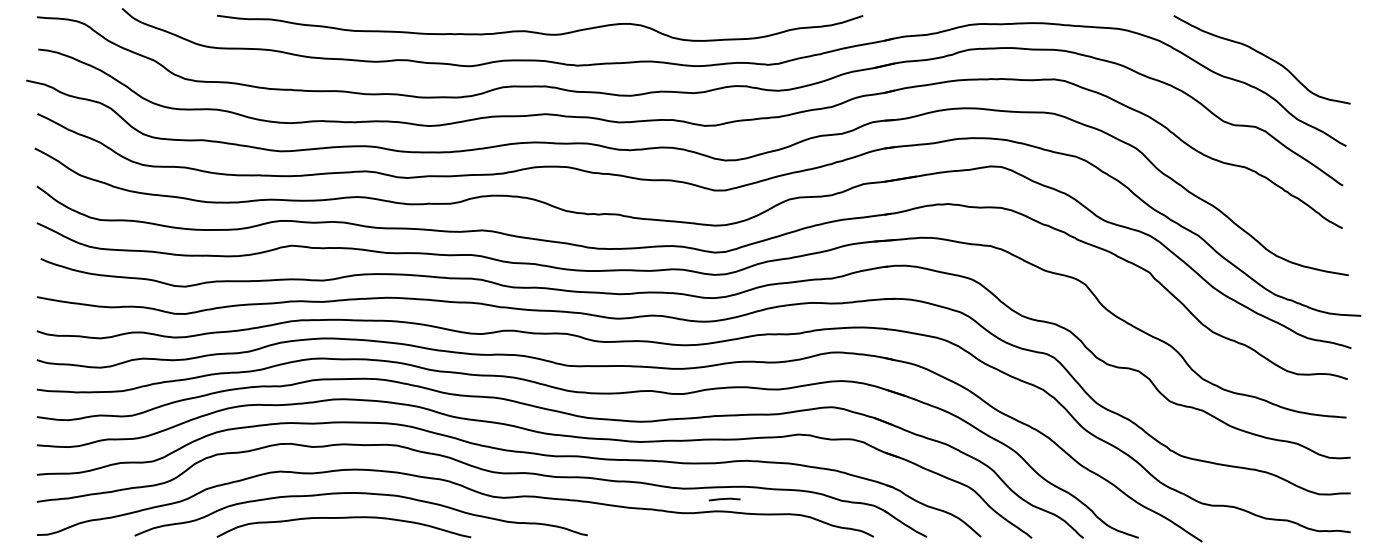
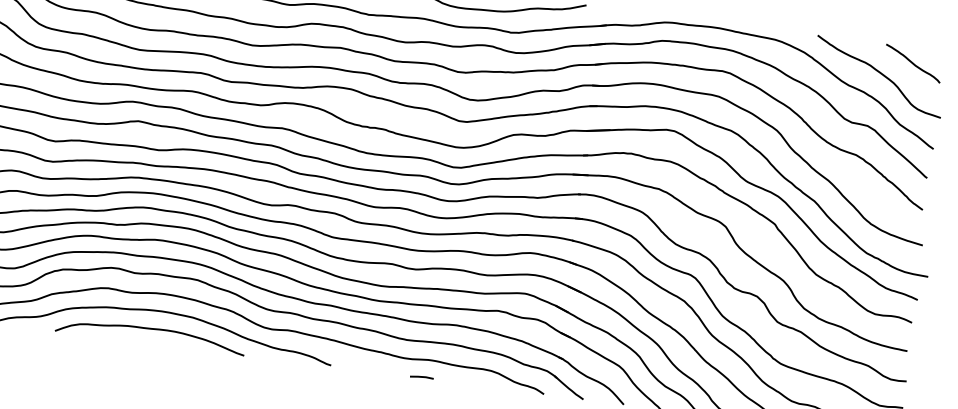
curve: (1304, 36) -> (912, 63), added
line: (724, 499) -> (421, 377), moved

